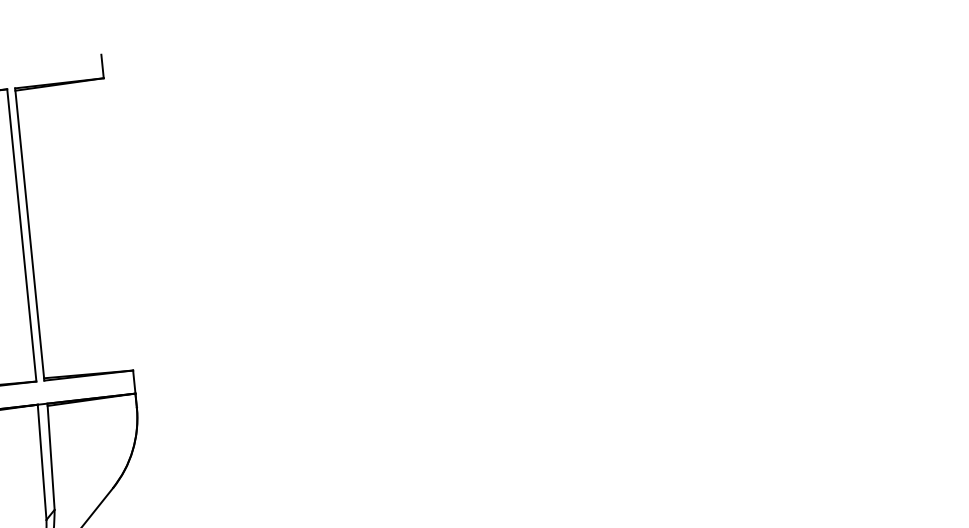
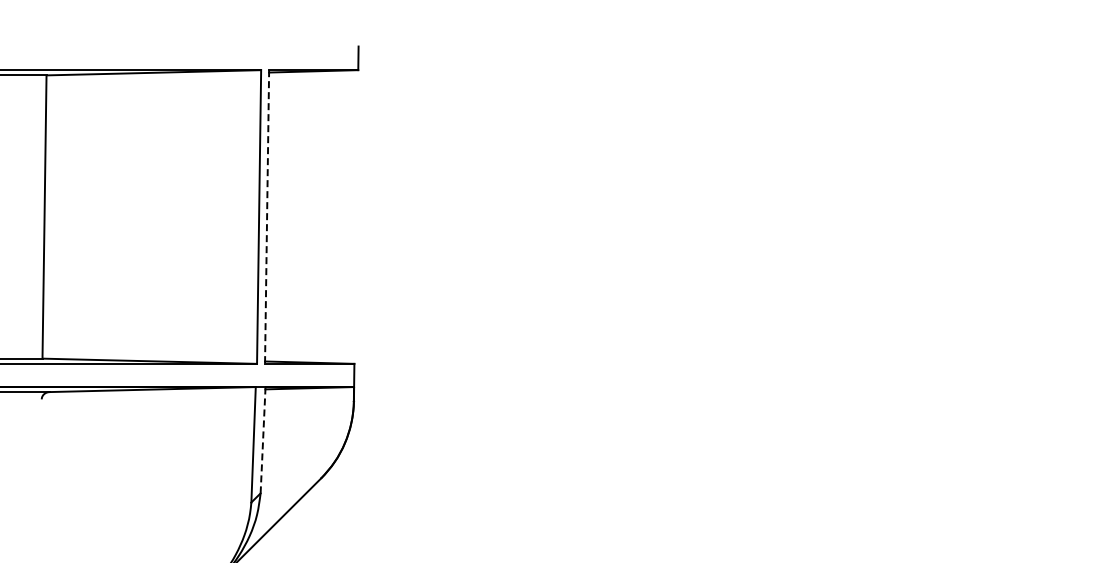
line: (30, 234) -> (267, 217), solid -> dashed
line: (51, 455) -> (263, 439), solid -> dashed

